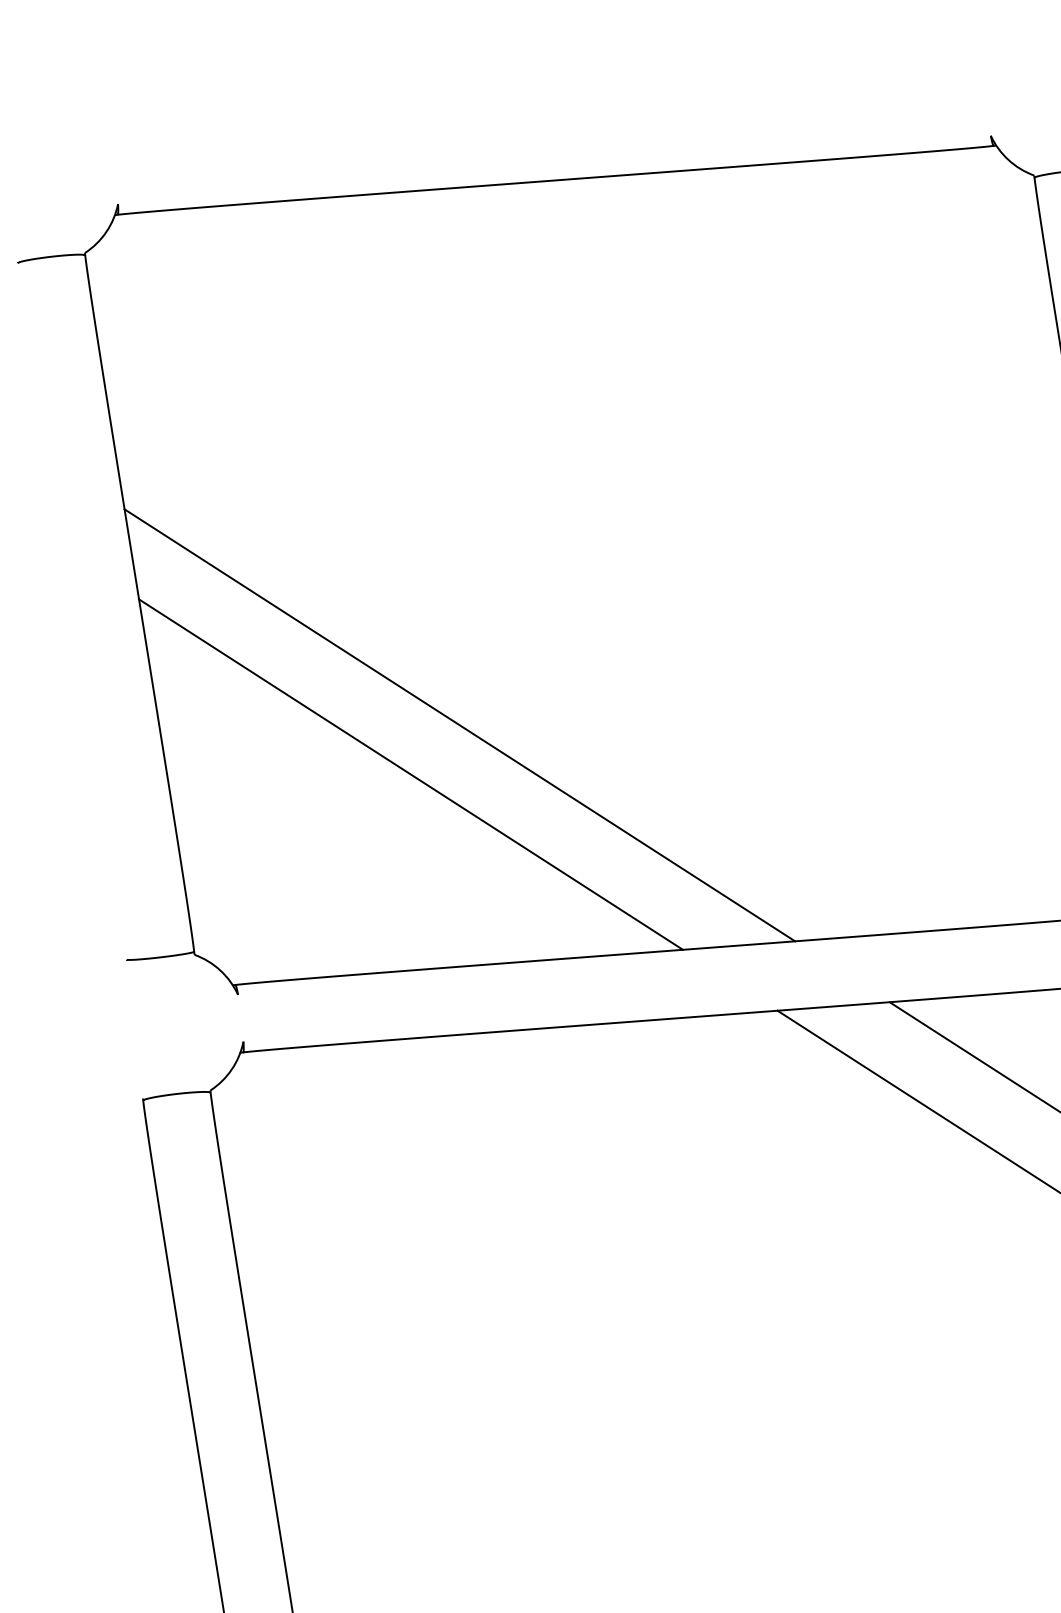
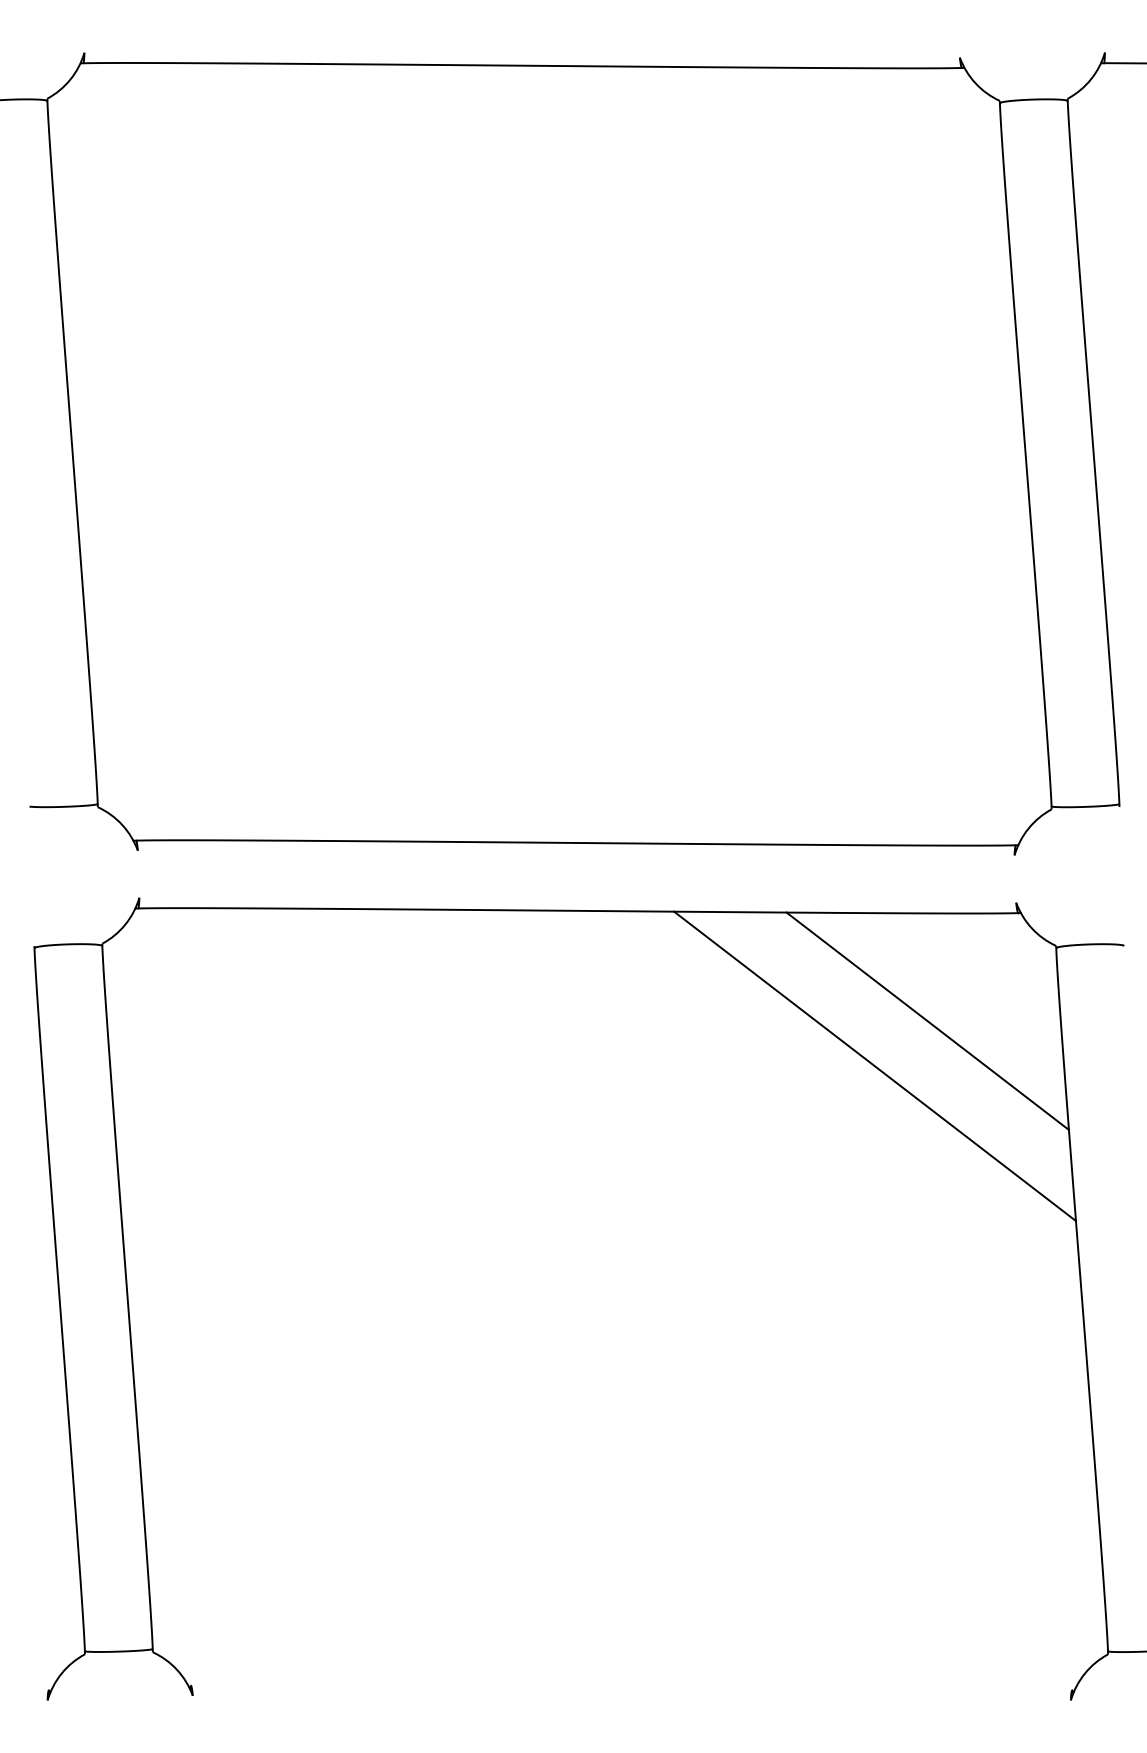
line: (459, 725) -> (381, 600), removed
line: (410, 774) -> (328, 645), removed

